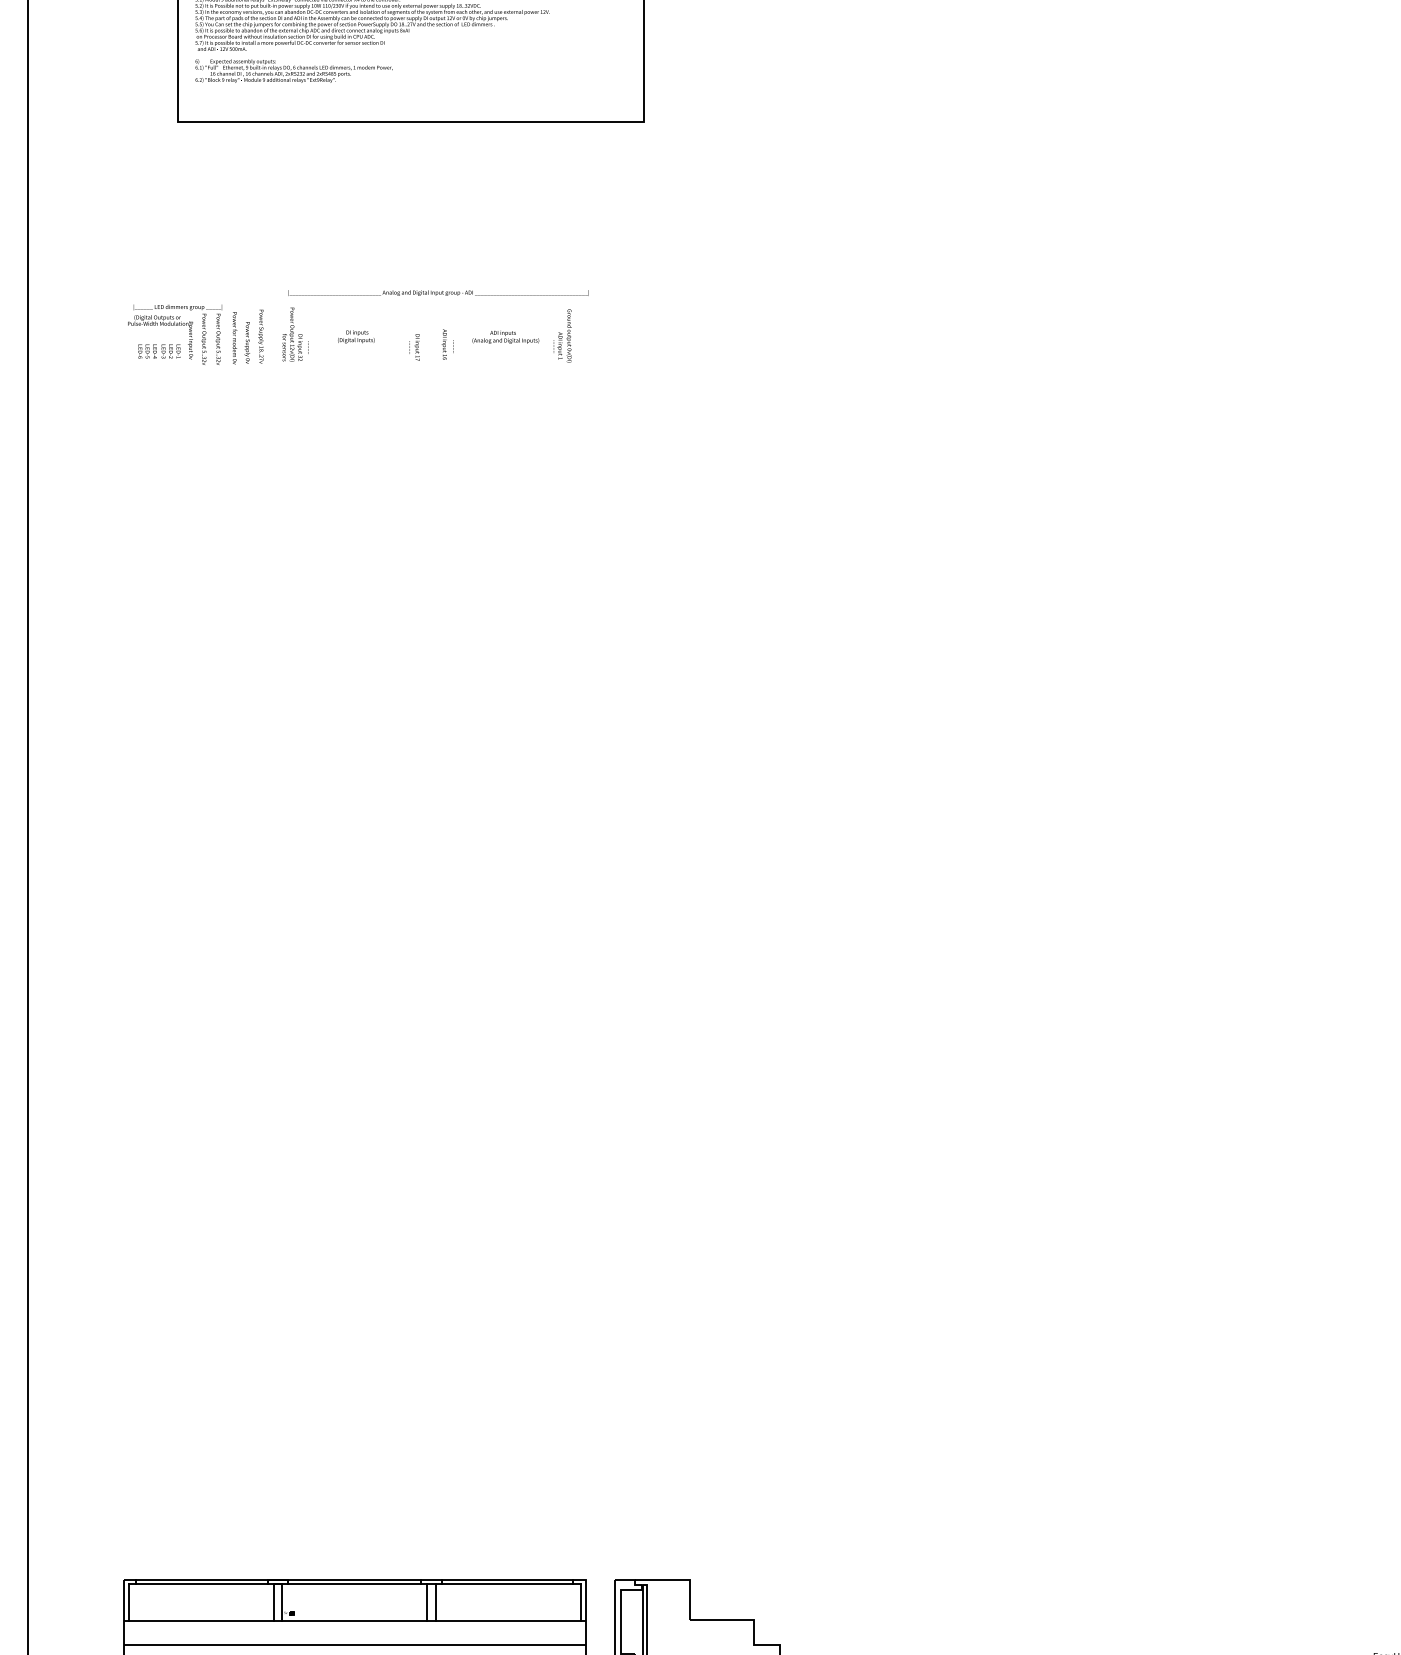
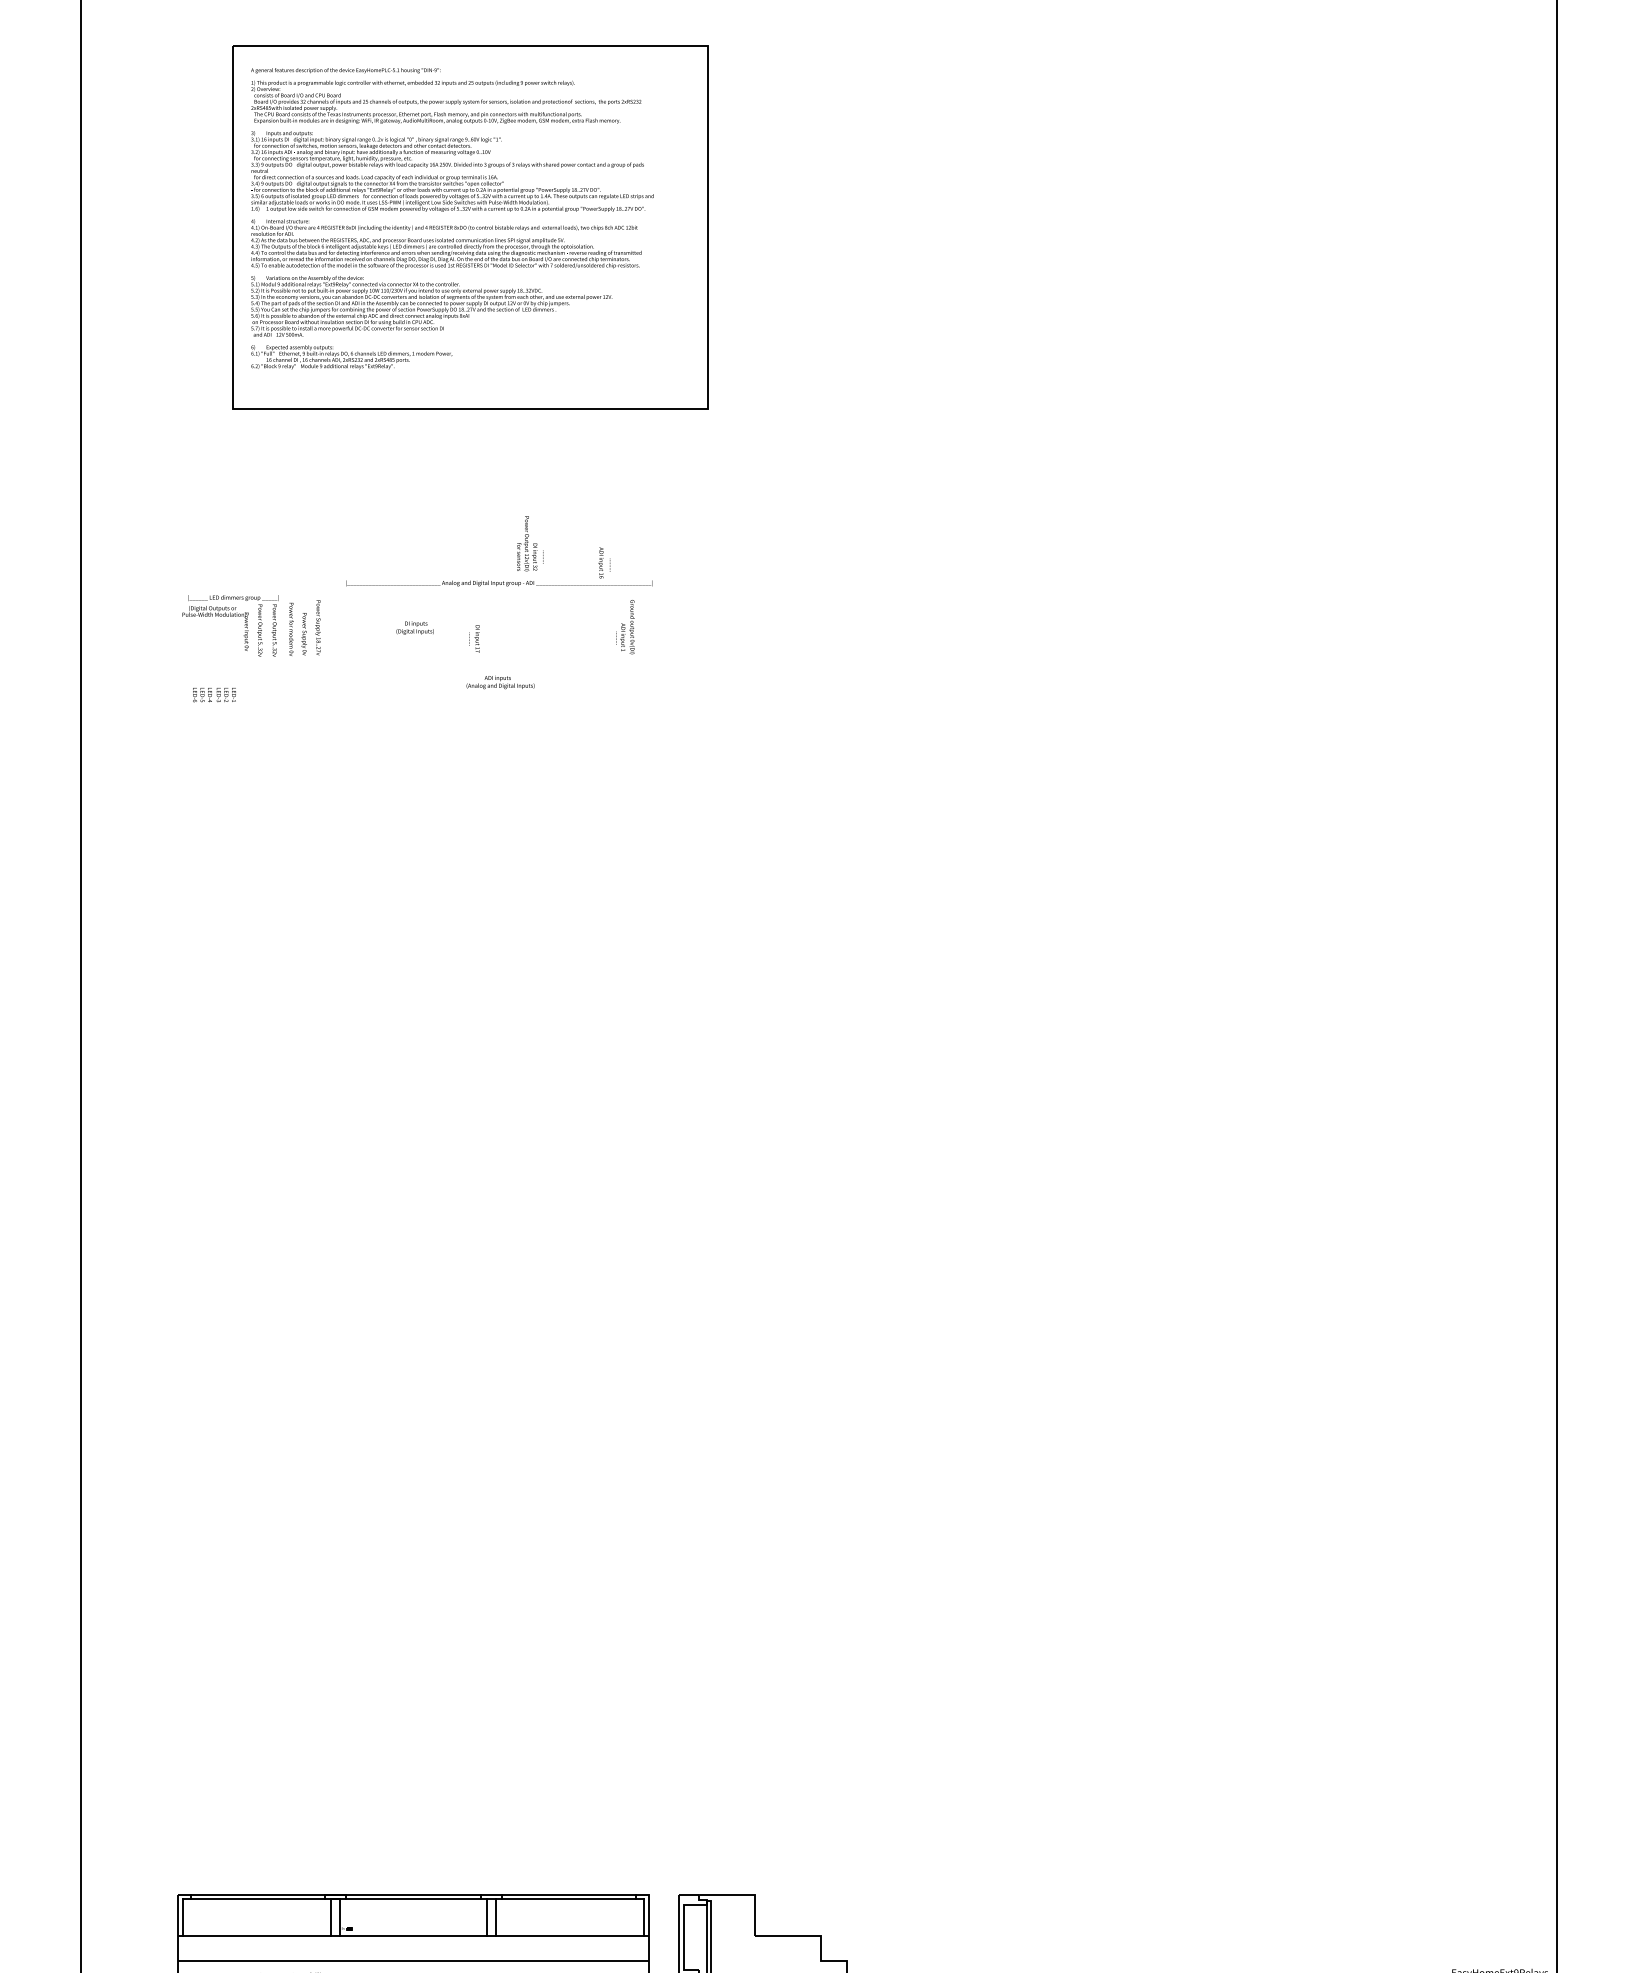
text: (295, 334) -> (530, 543), moved
text: (505, 337) -> (500, 682), moved
text: (447, 344) -> (604, 562), moved
text: (159, 352) -> (214, 695), moved

